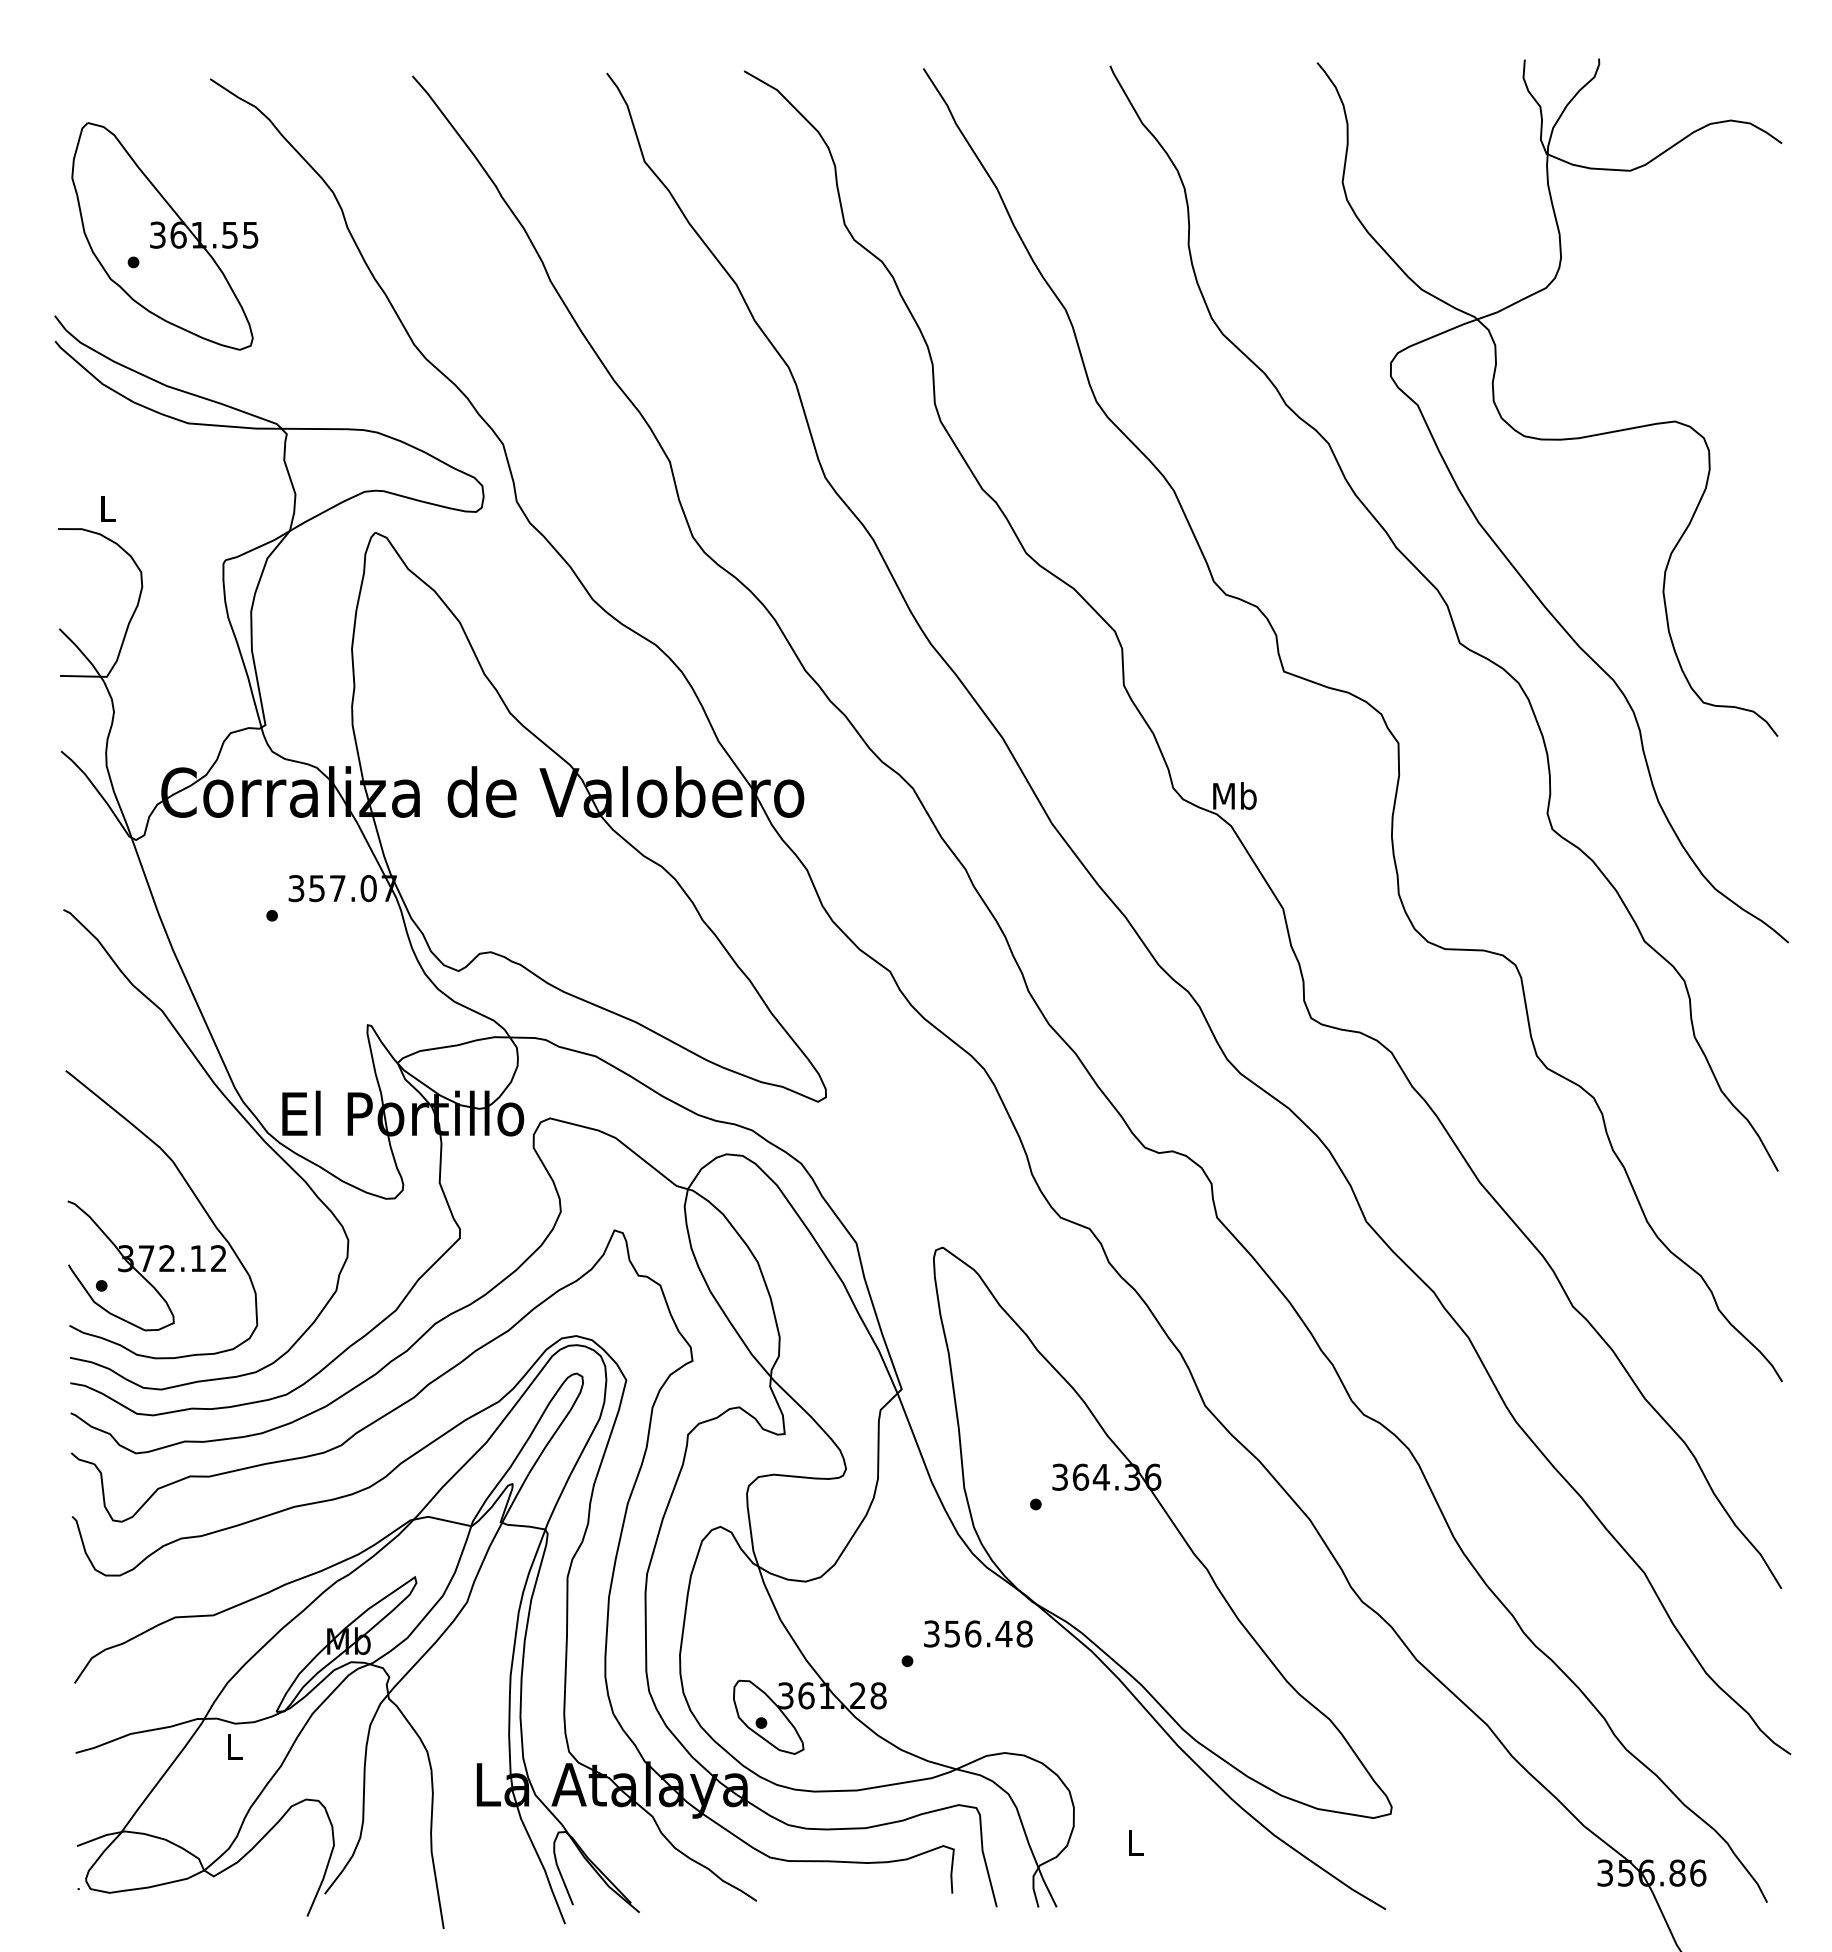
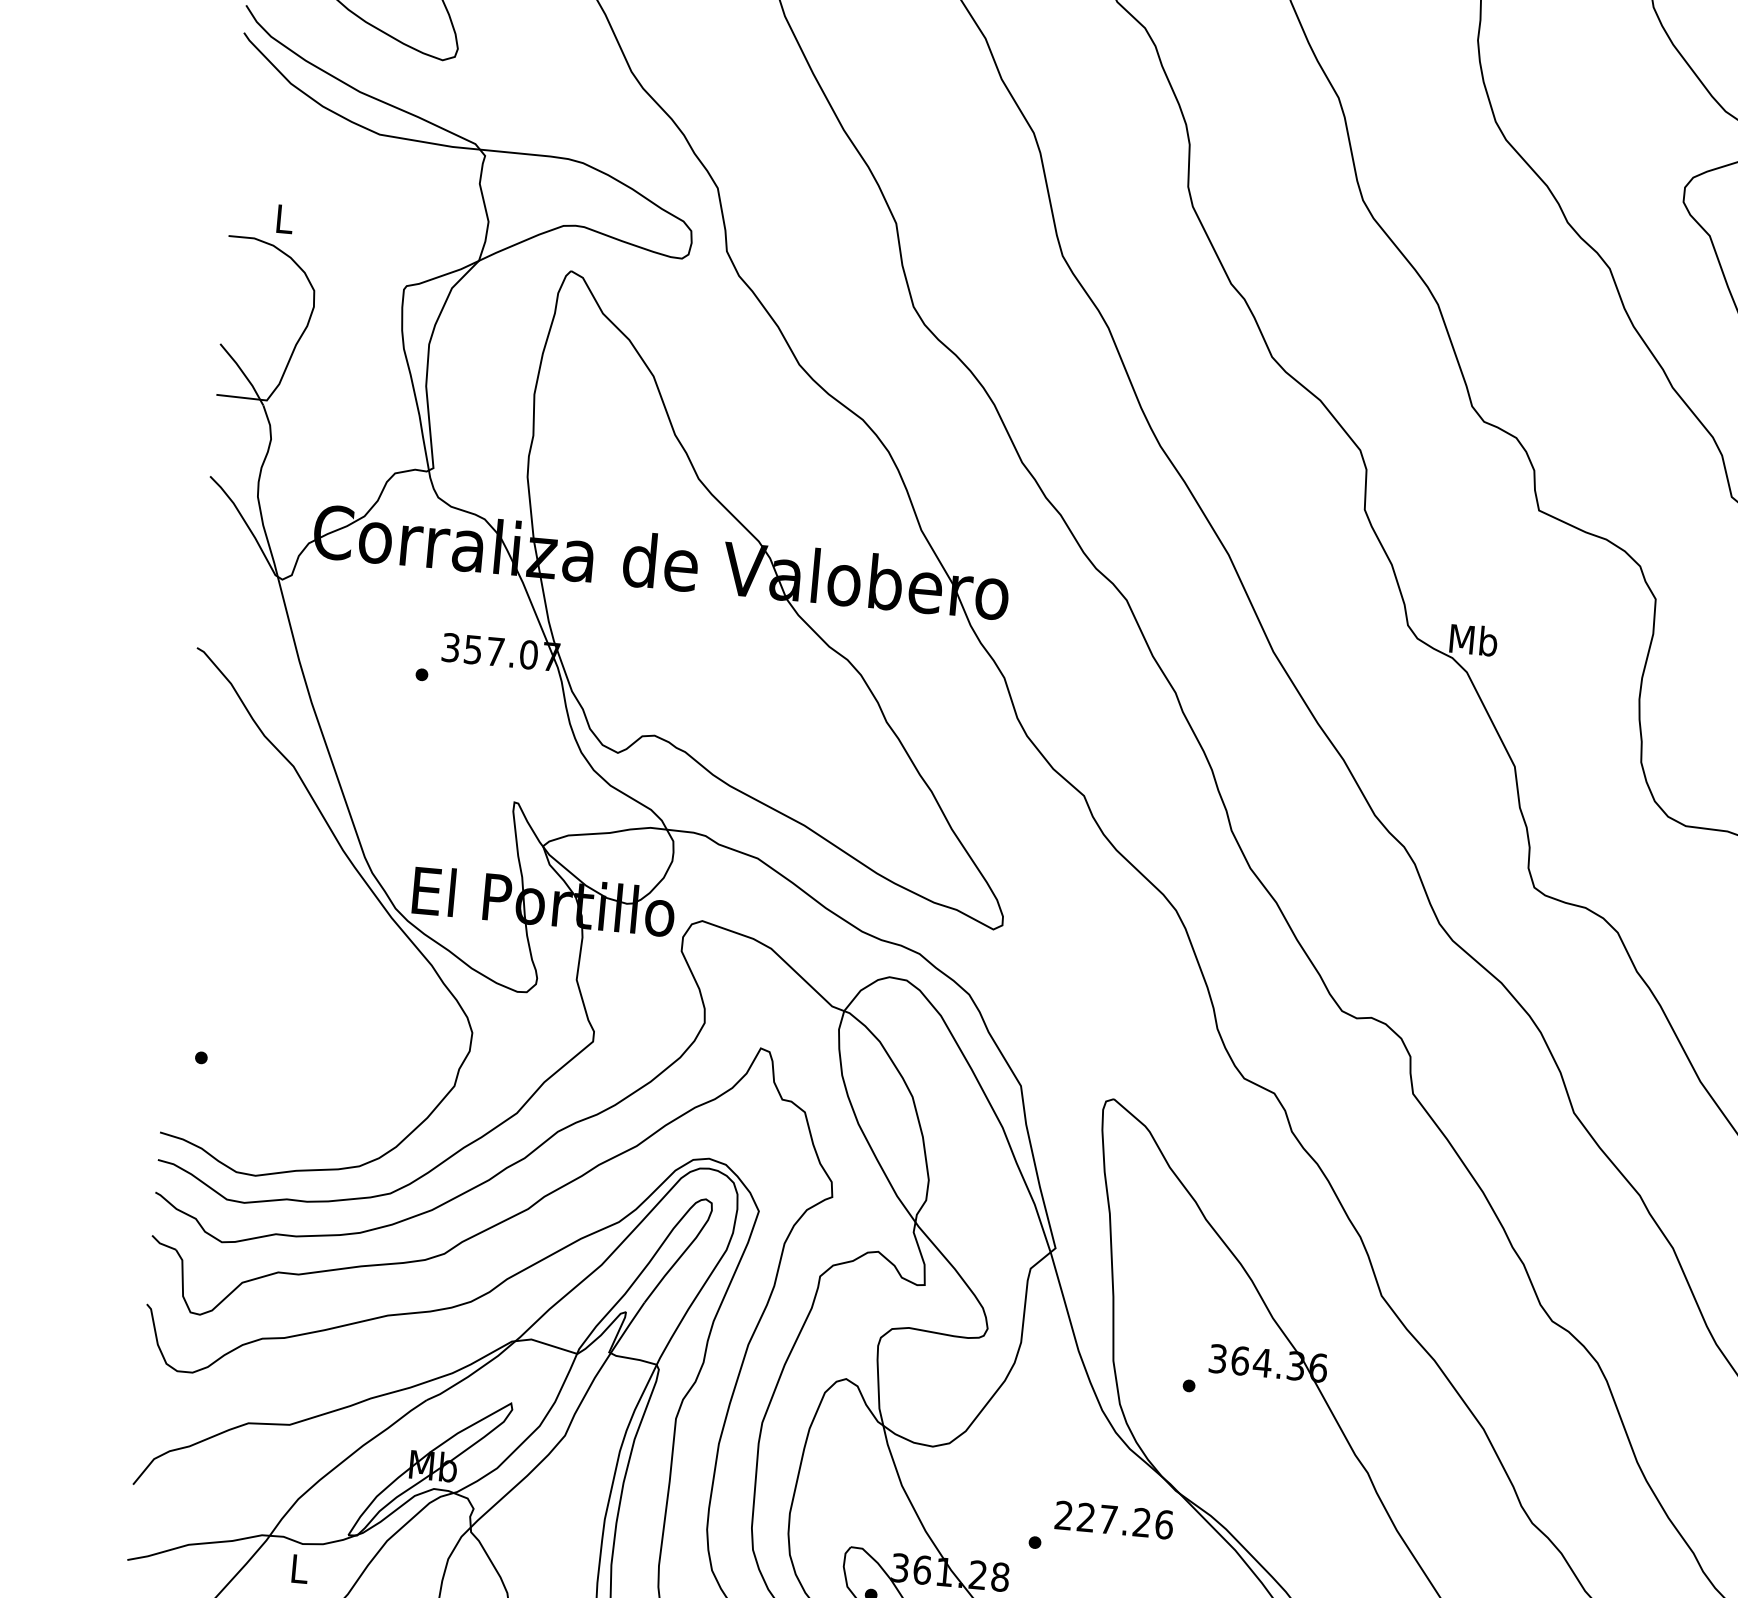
part: (162, 1245) -> (271, 1020), removed
text: (978, 1633) -> (1114, 1519), 356.48 -> 227.26

